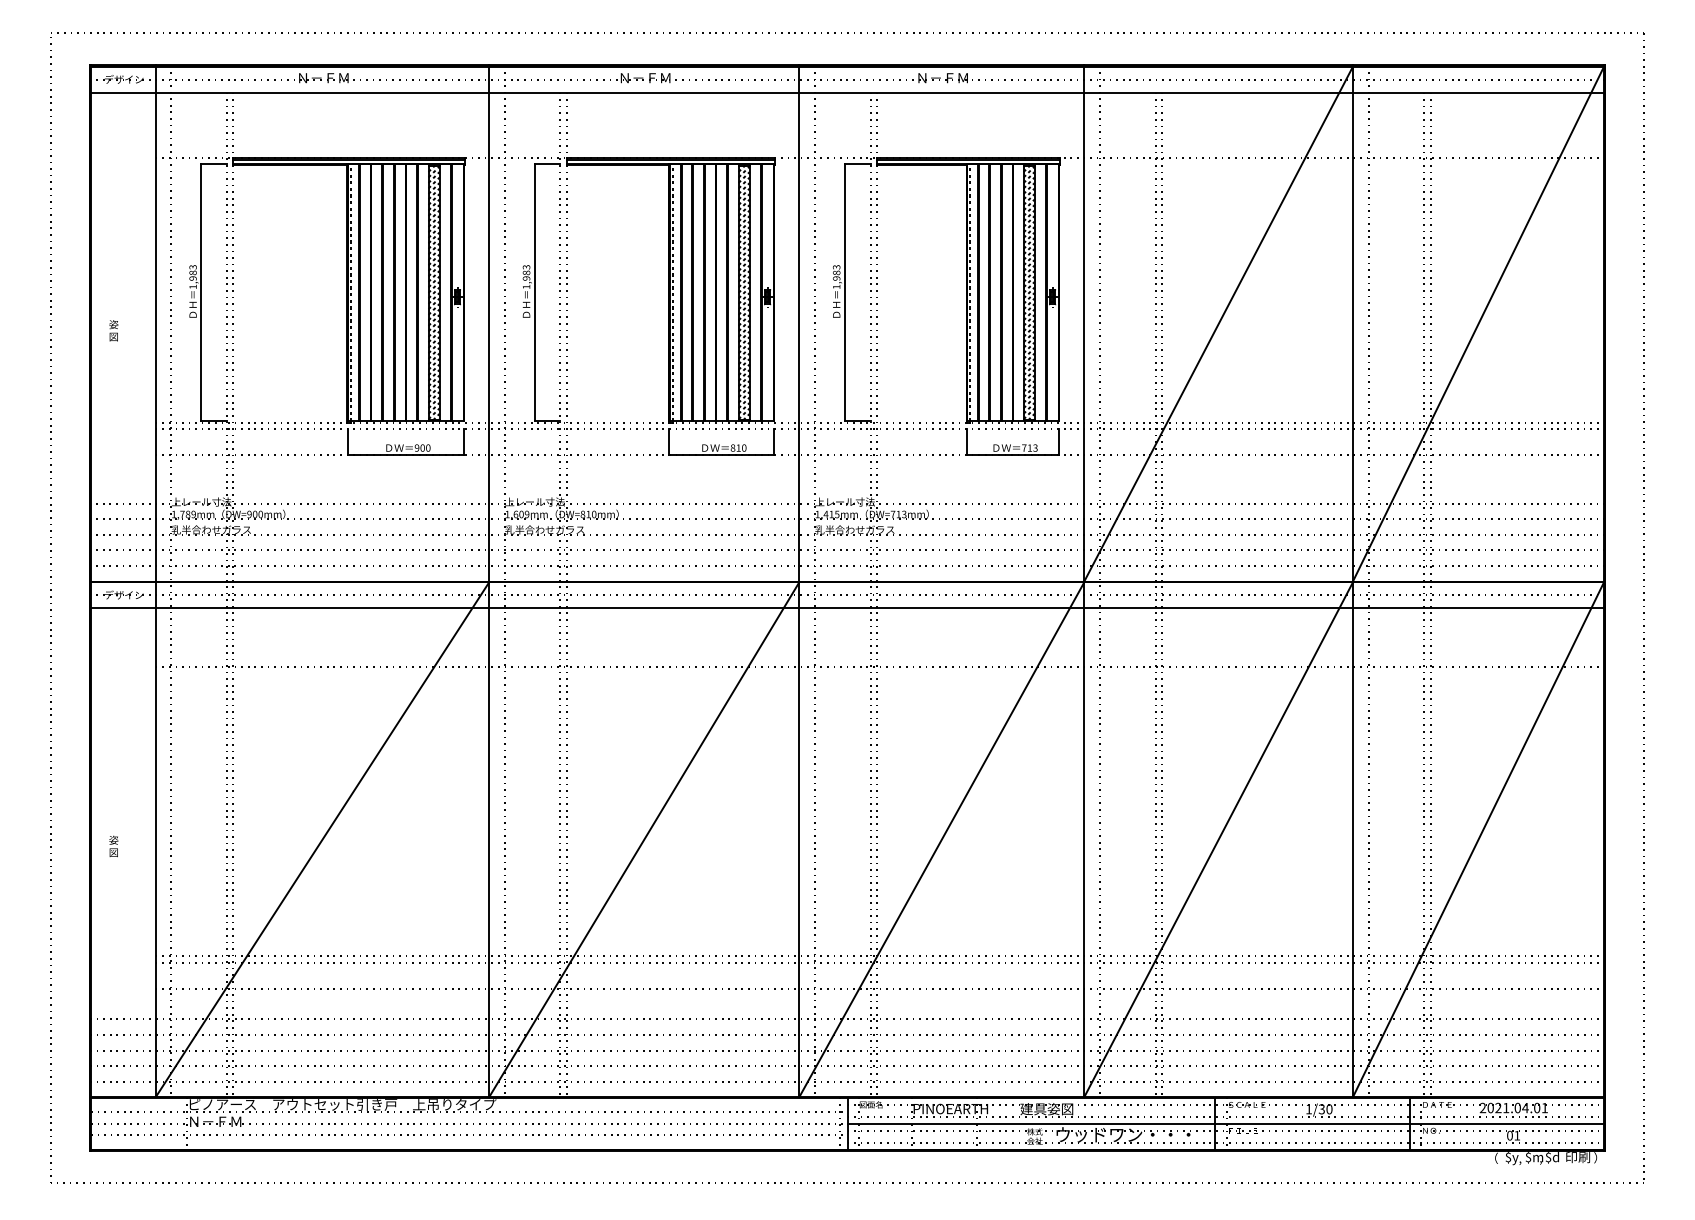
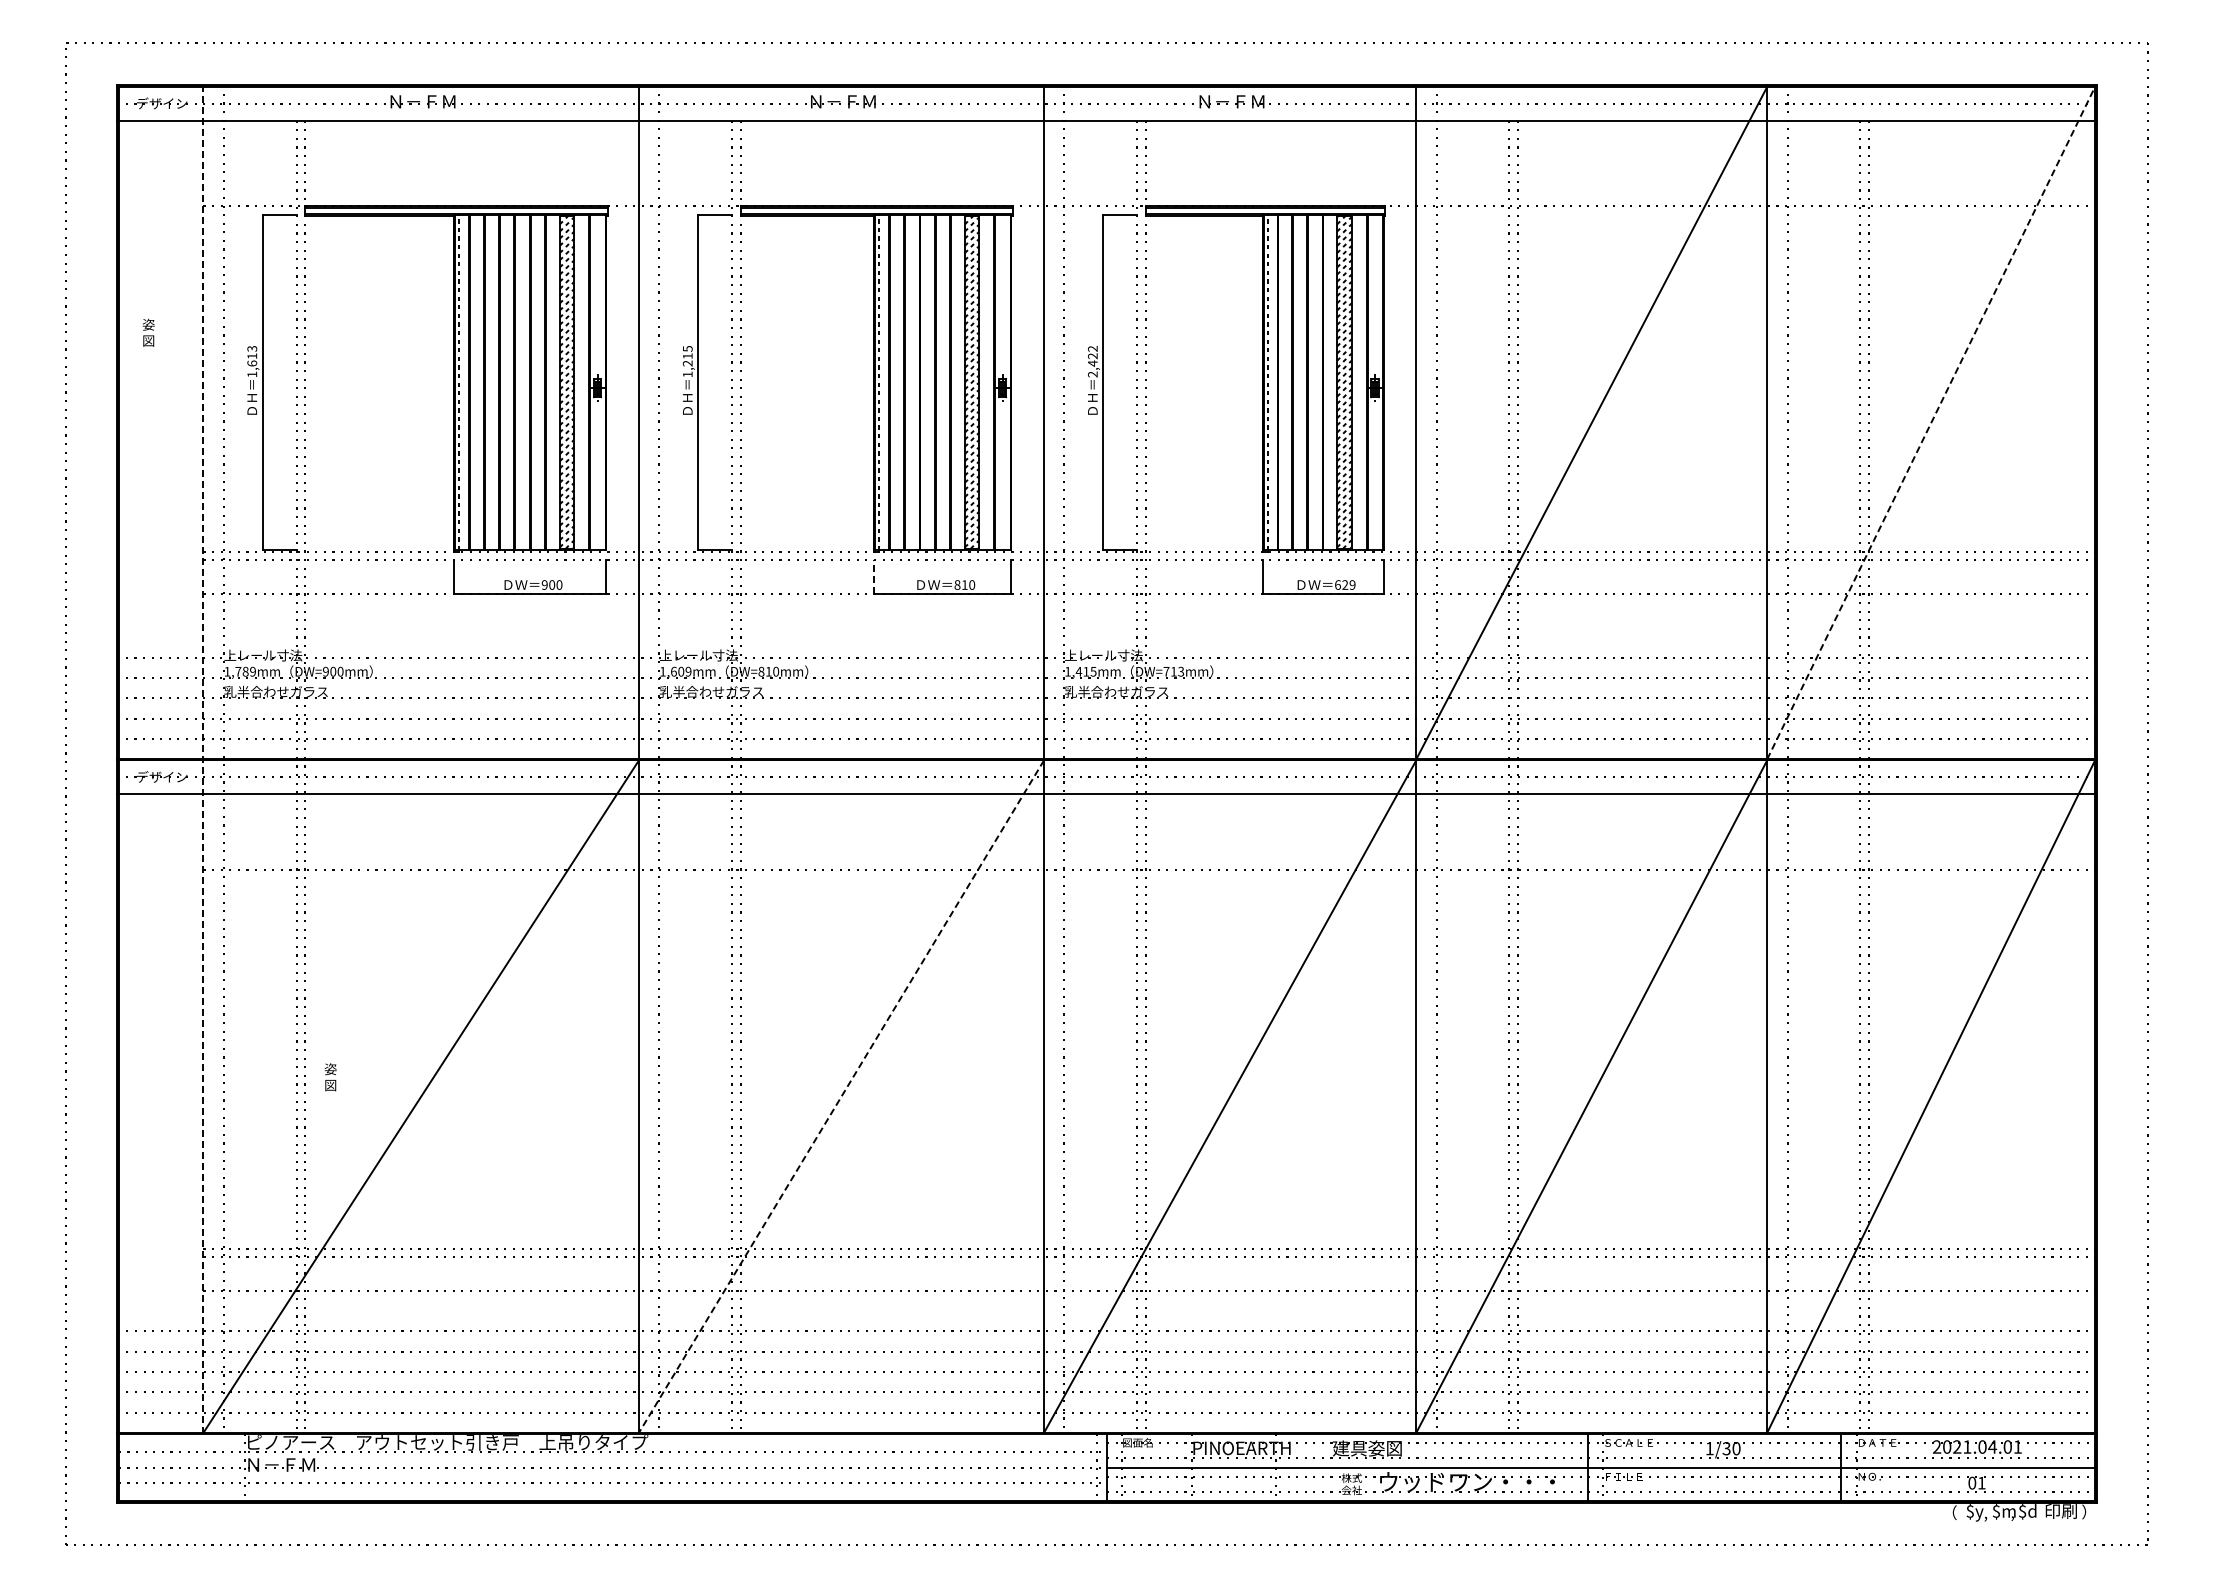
text: (526, 273) -> (687, 356), 1,983 -> 1,215
text: (193, 275) -> (252, 359), 1,983 -> 1,613
text: (836, 276) -> (1092, 361), 1,983 -> 2,422
line: (1478, 323) -> (1931, 422), solid -> dashed
text: (113, 330) -> (148, 332), moved
line: (669, 442) -> (874, 577), solid -> dashed
text: (1030, 447) -> (1345, 584), 713 -> 629
line: (155, 581) -> (203, 759), solid -> dashed
line: (644, 839) -> (841, 1096), solid -> dashed
text: (113, 846) -> (330, 1077), moved

